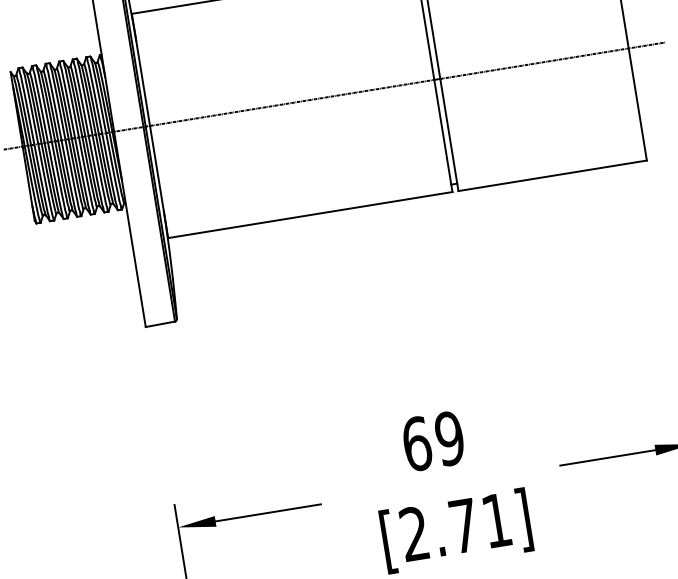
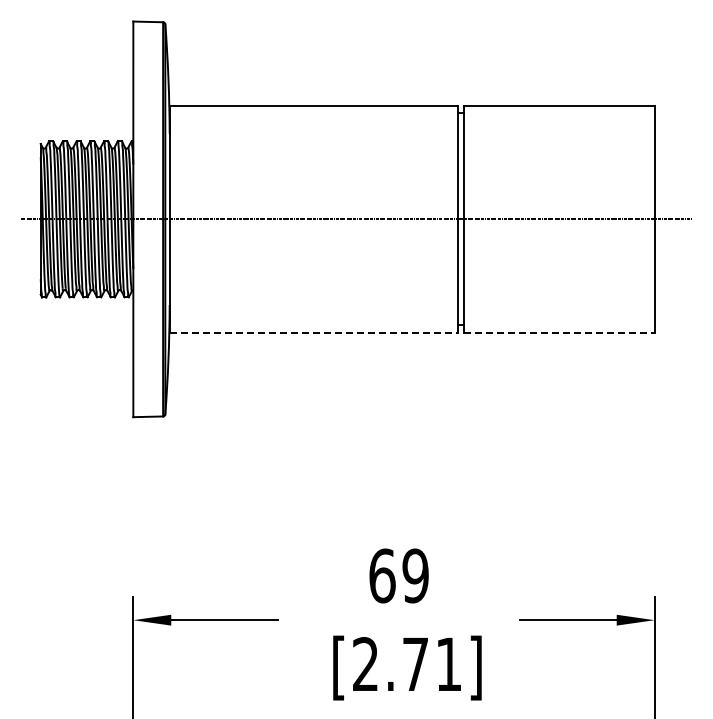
line: (552, 175) -> (559, 332), solid -> dashed
line: (310, 214) -> (313, 332), solid -> dashed

